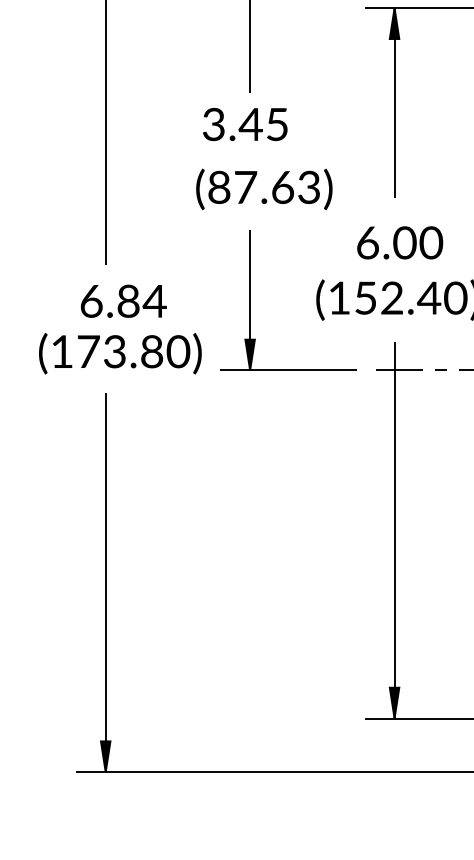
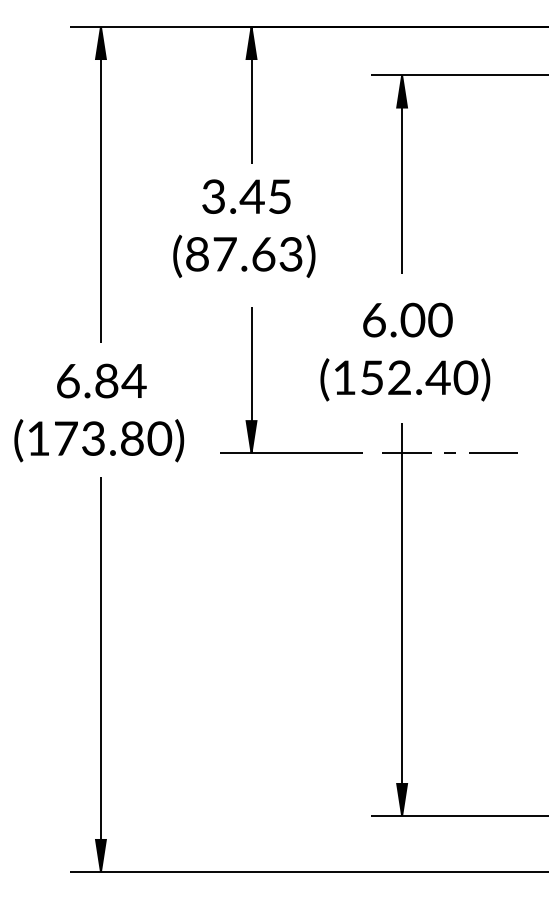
text: (264, 188) -> (244, 255), moved
text: (123, 300) -> (101, 380), moved
text: (120, 353) -> (99, 440), moved

